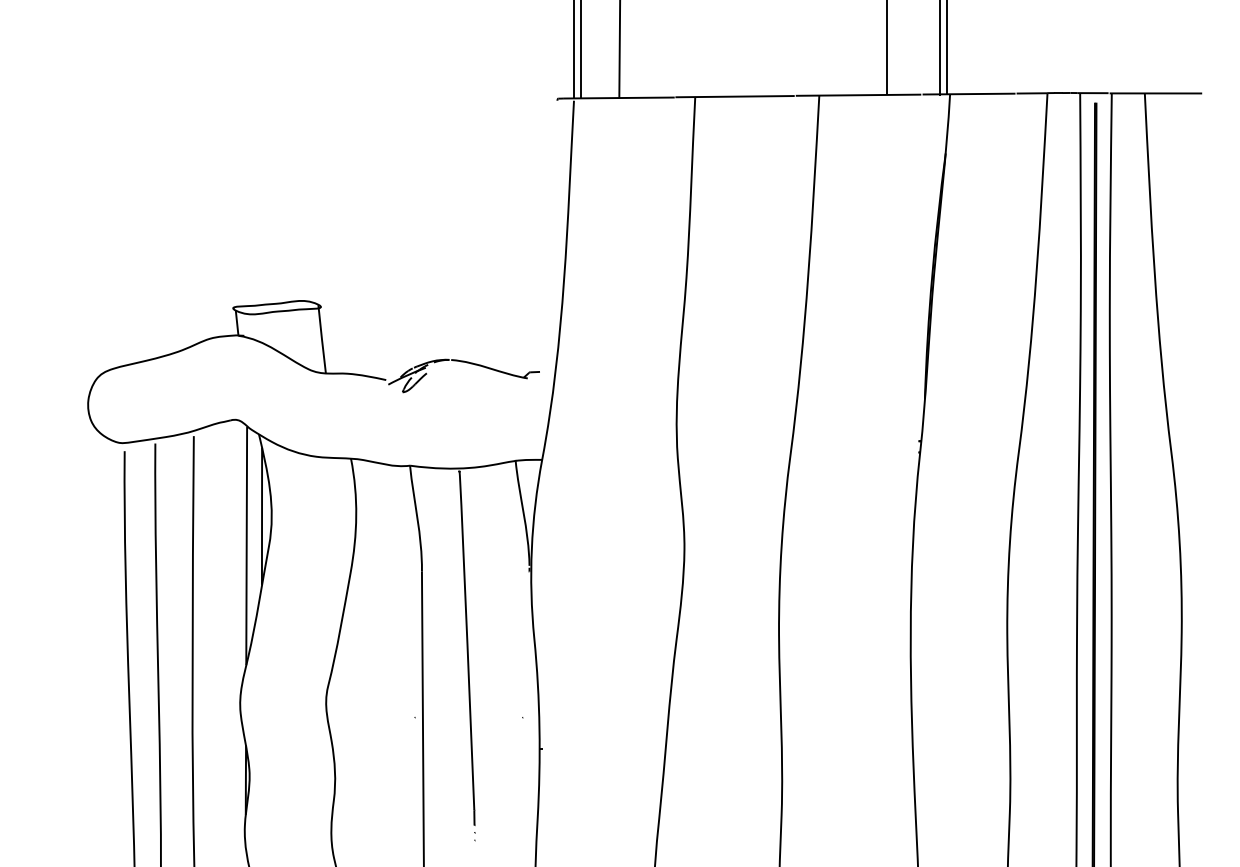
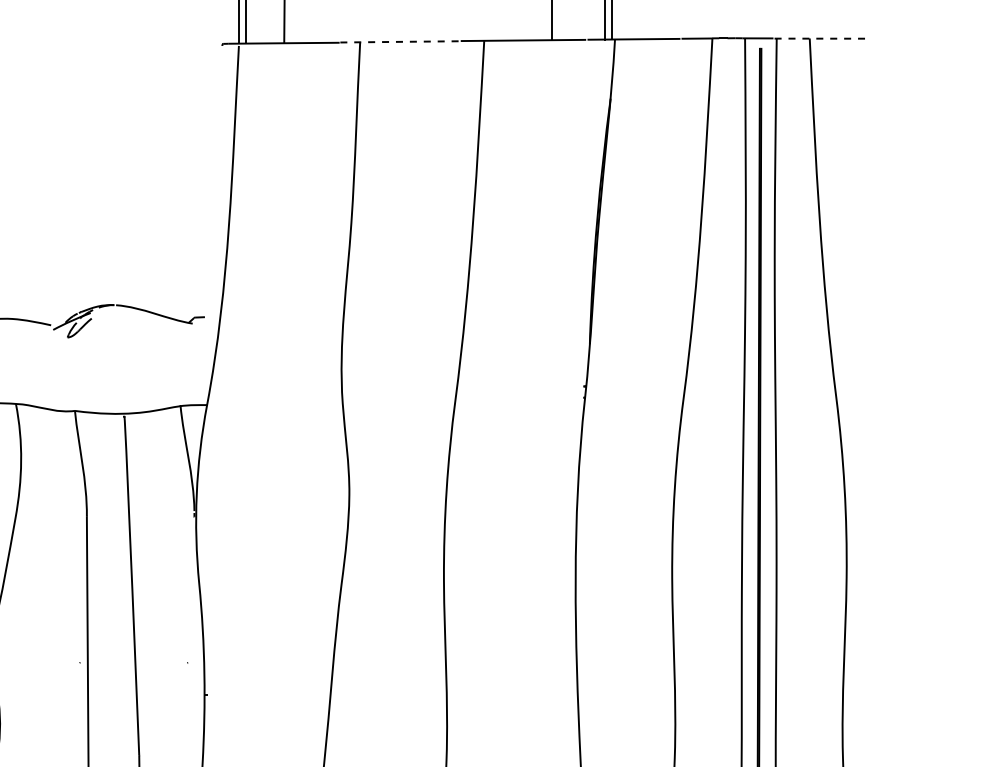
line: (1156, 93) -> (821, 38), solid -> dashed
line: (735, 96) -> (400, 41), solid -> dashed

